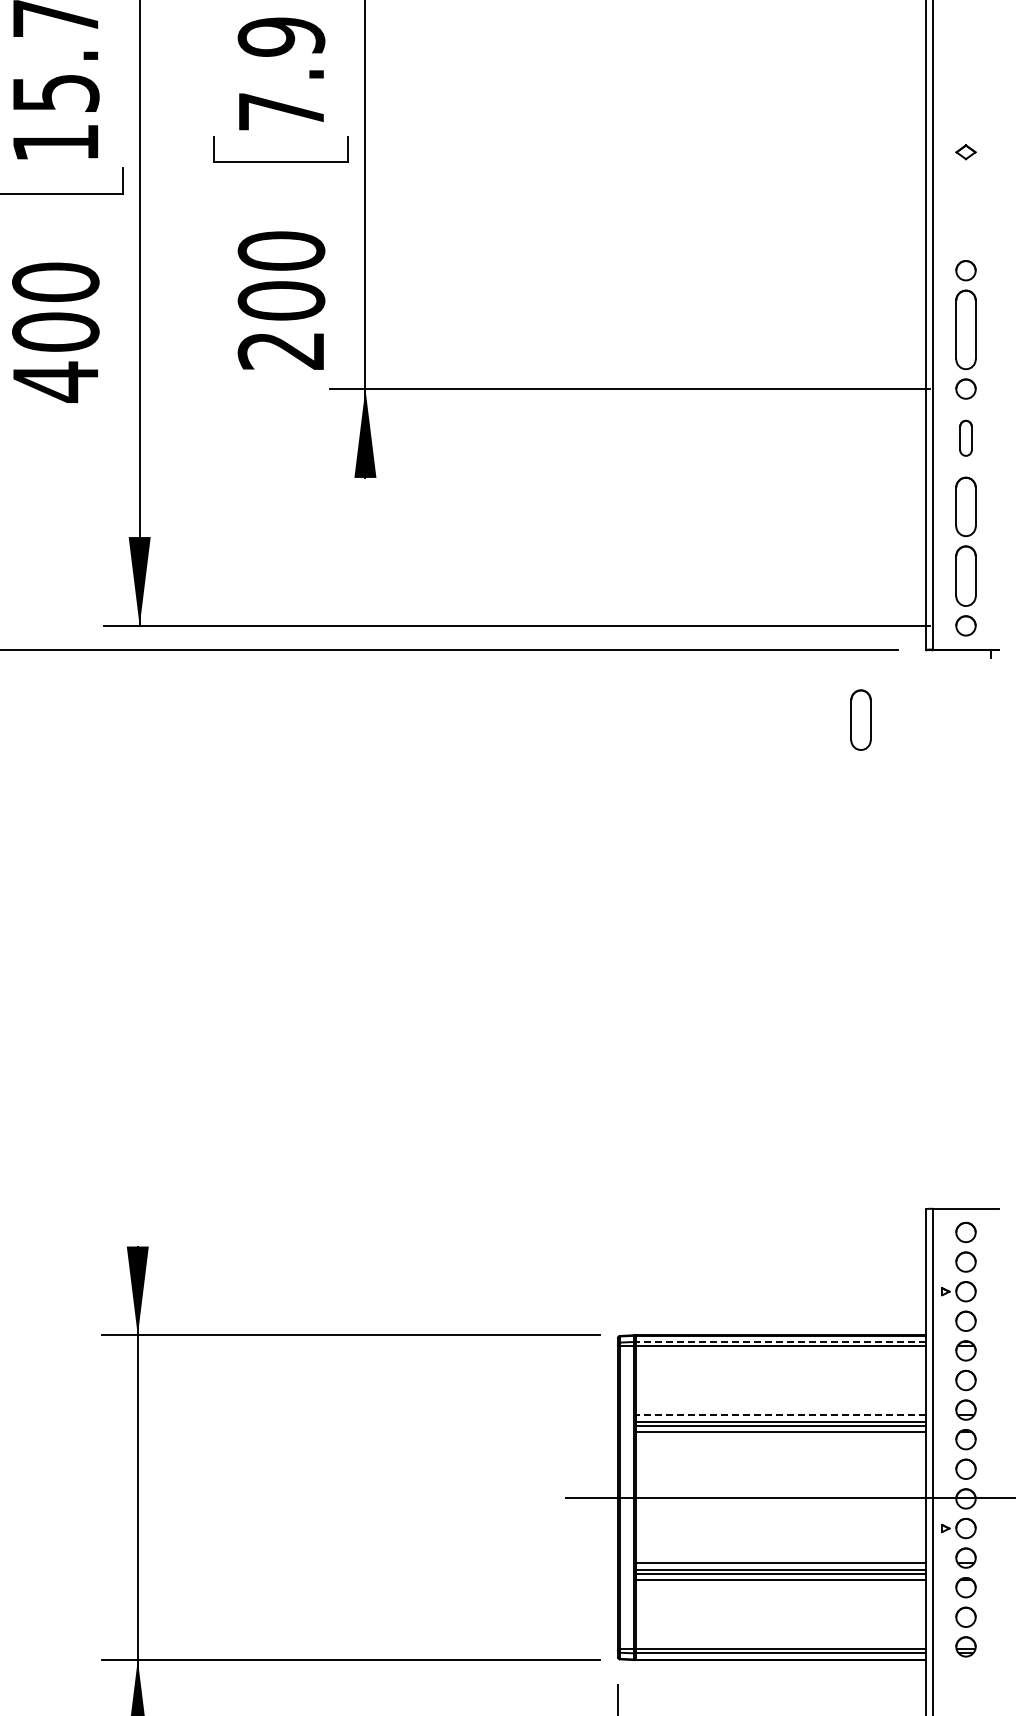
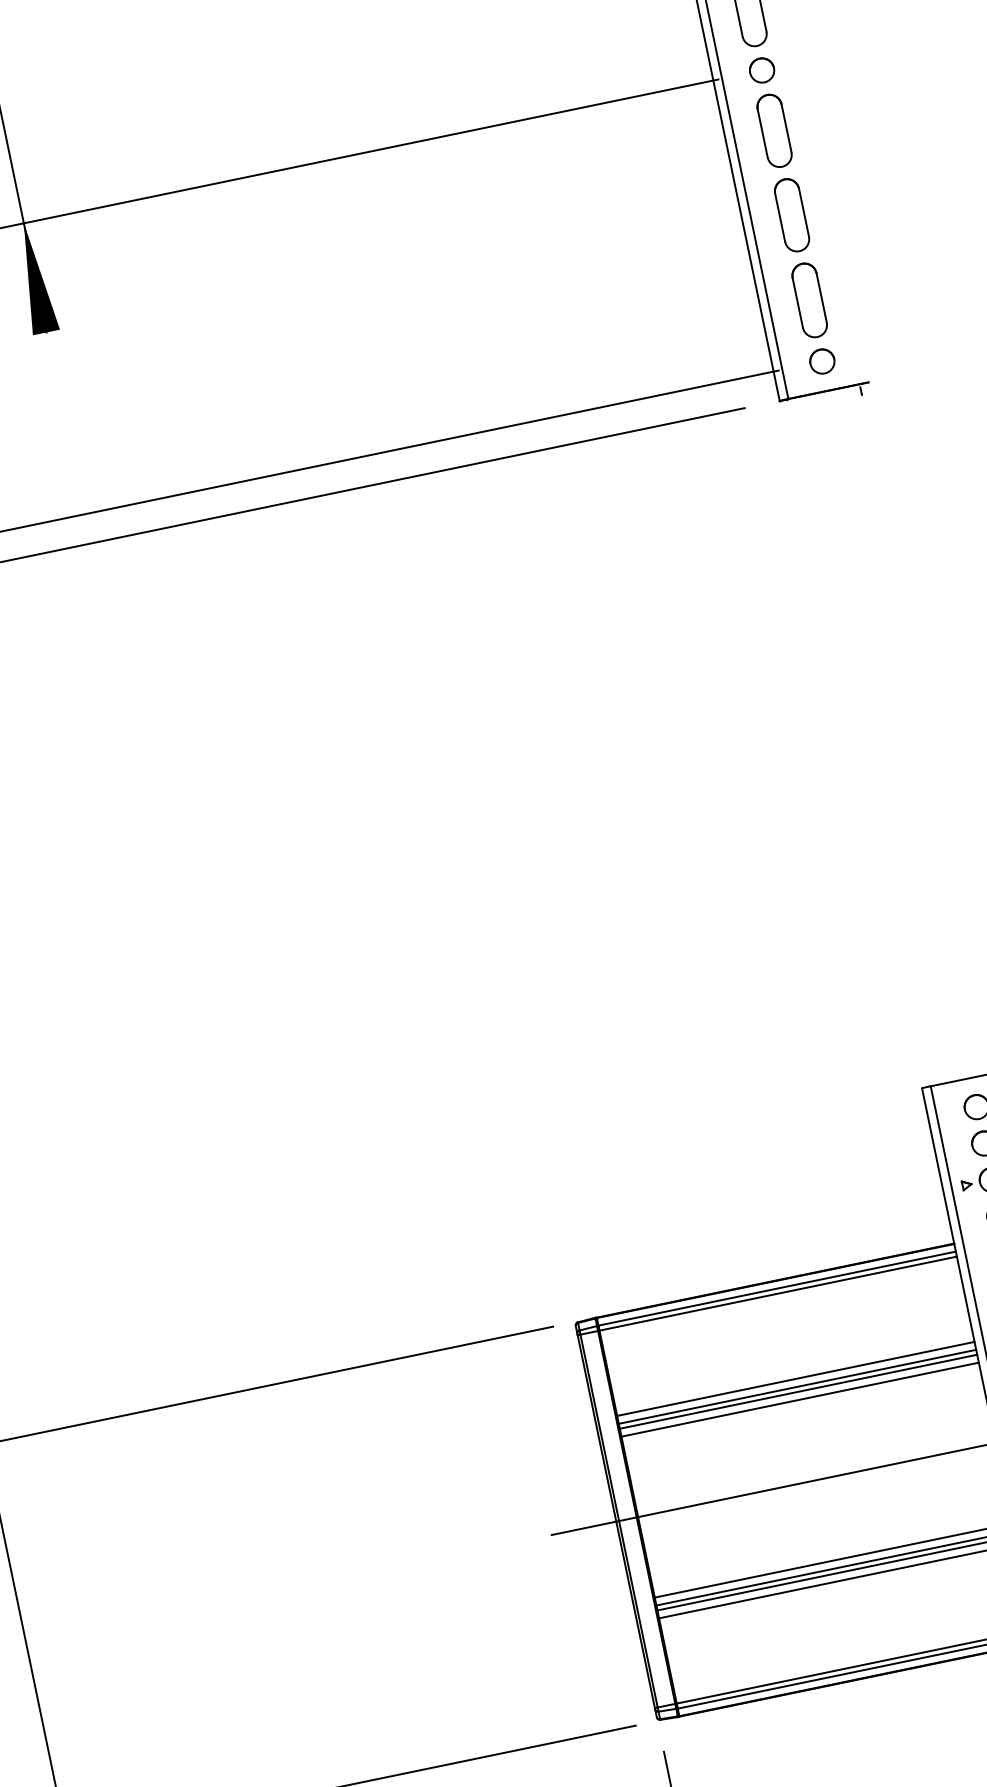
part: (965, 438) -> (774, 131), size x1.67
part: (860, 719) -> (716, 503), removed
line: (780, 1341) -> (776, 1288), dashed -> solid
line: (780, 1415) -> (795, 1379), dashed -> solid

